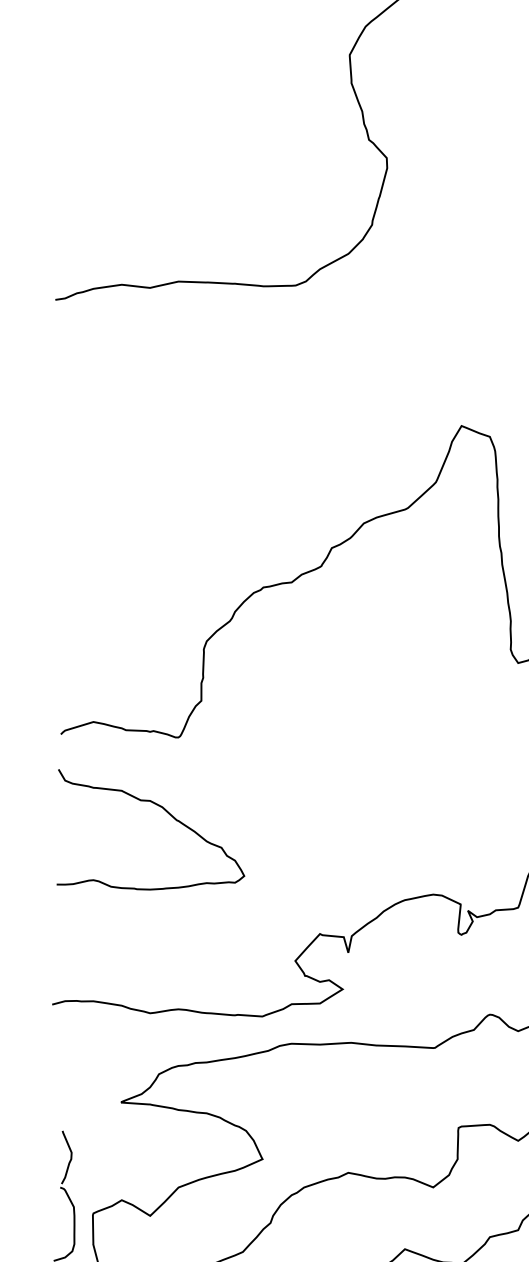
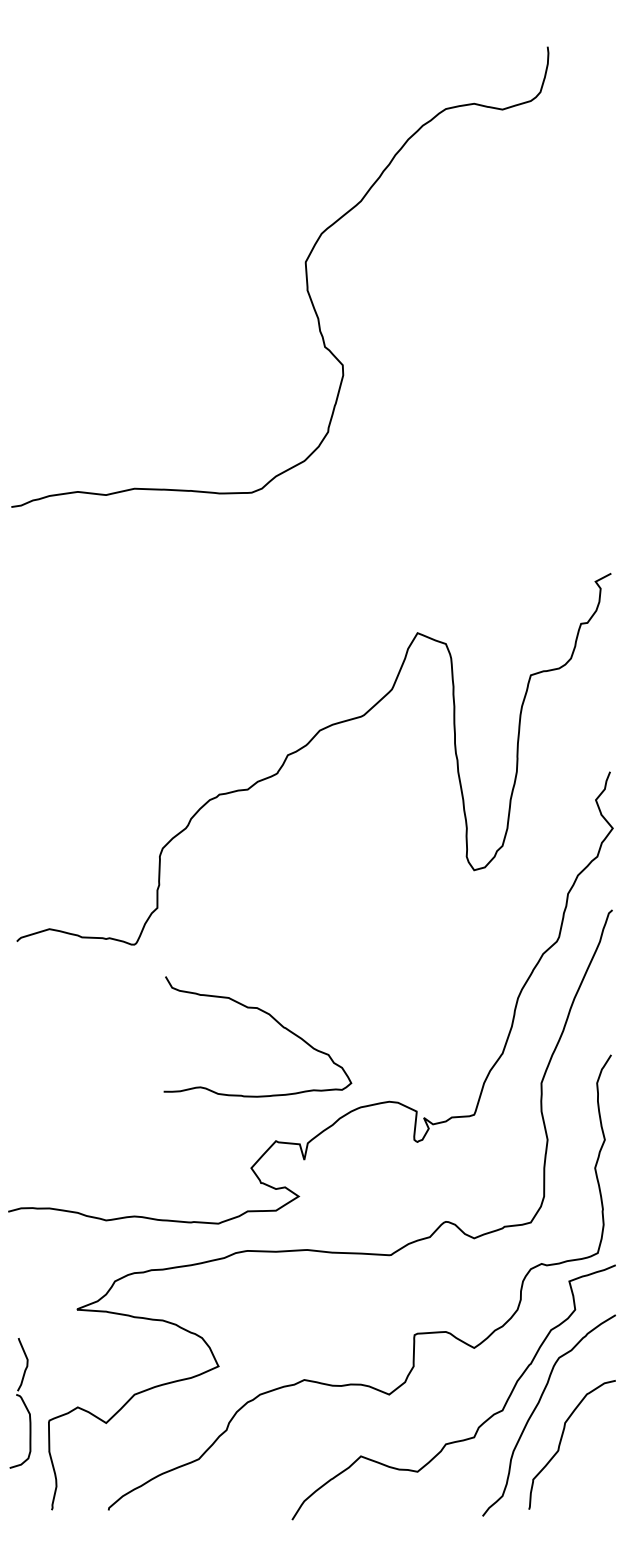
curve: (166, 812) -> (273, 1019), moved

